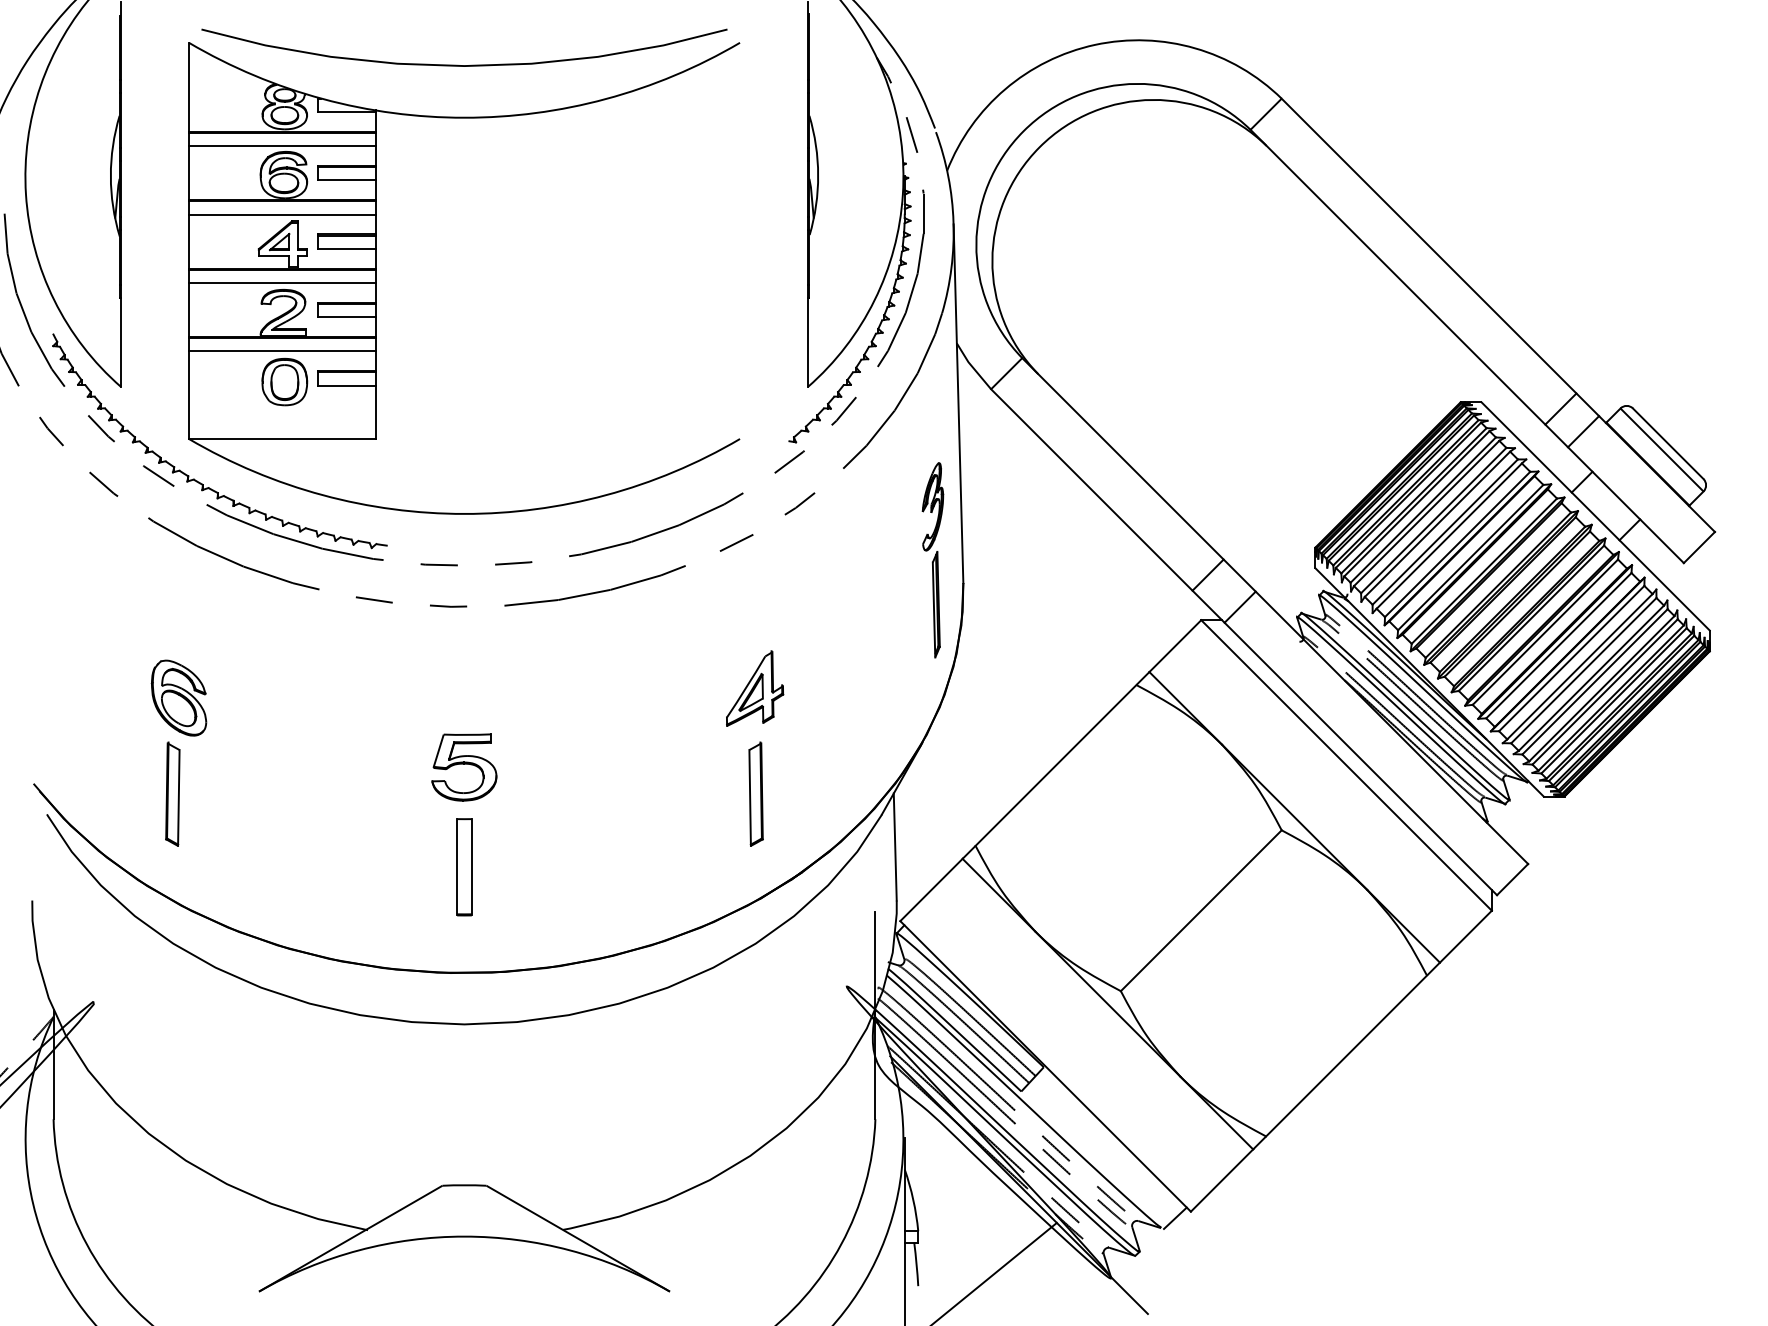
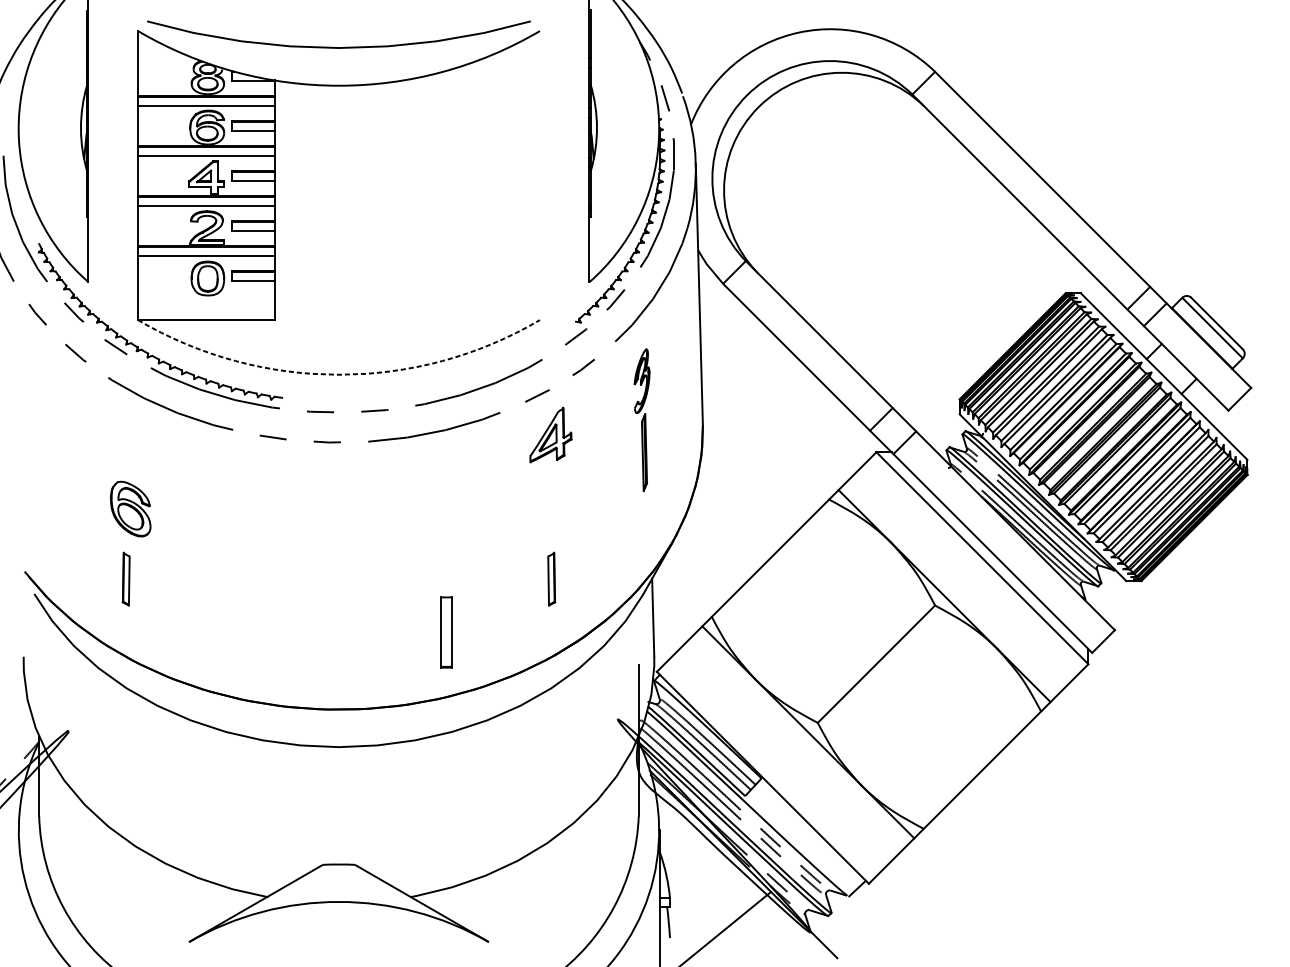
arc: (464, 513) -> (338, 374), solid -> dashed
part: (932, 560) -> (641, 420), moved
part: (755, 688) -> (551, 434), moved
part: (464, 767) -> (338, 559), removed
part: (172, 793) -> (125, 578), size x0.7
part: (755, 793) -> (551, 578), size x0.7
part: (464, 867) -> (446, 632), moved

